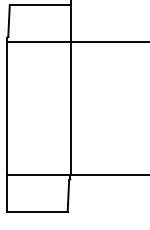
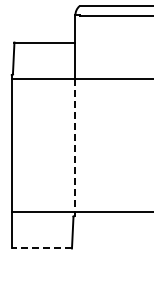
line: (71, 108) -> (75, 145), solid -> dashed
line: (36, 212) -> (41, 248), solid -> dashed

